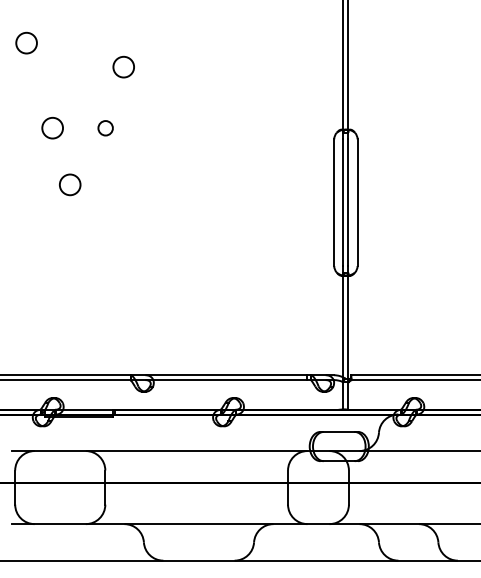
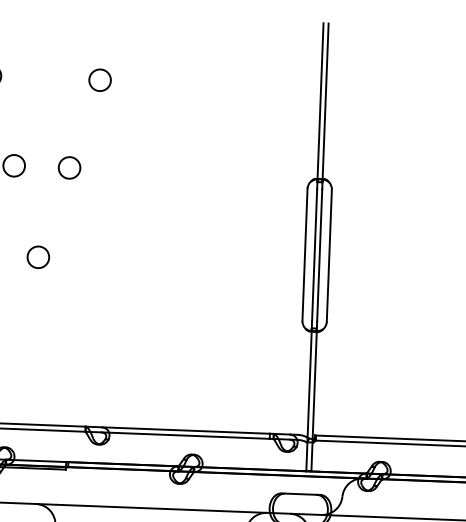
circle: (123, 66) -> (99, 79), moved
circle: (105, 128) -> (69, 168), size x1.43
circle: (70, 184) -> (38, 256), moved

